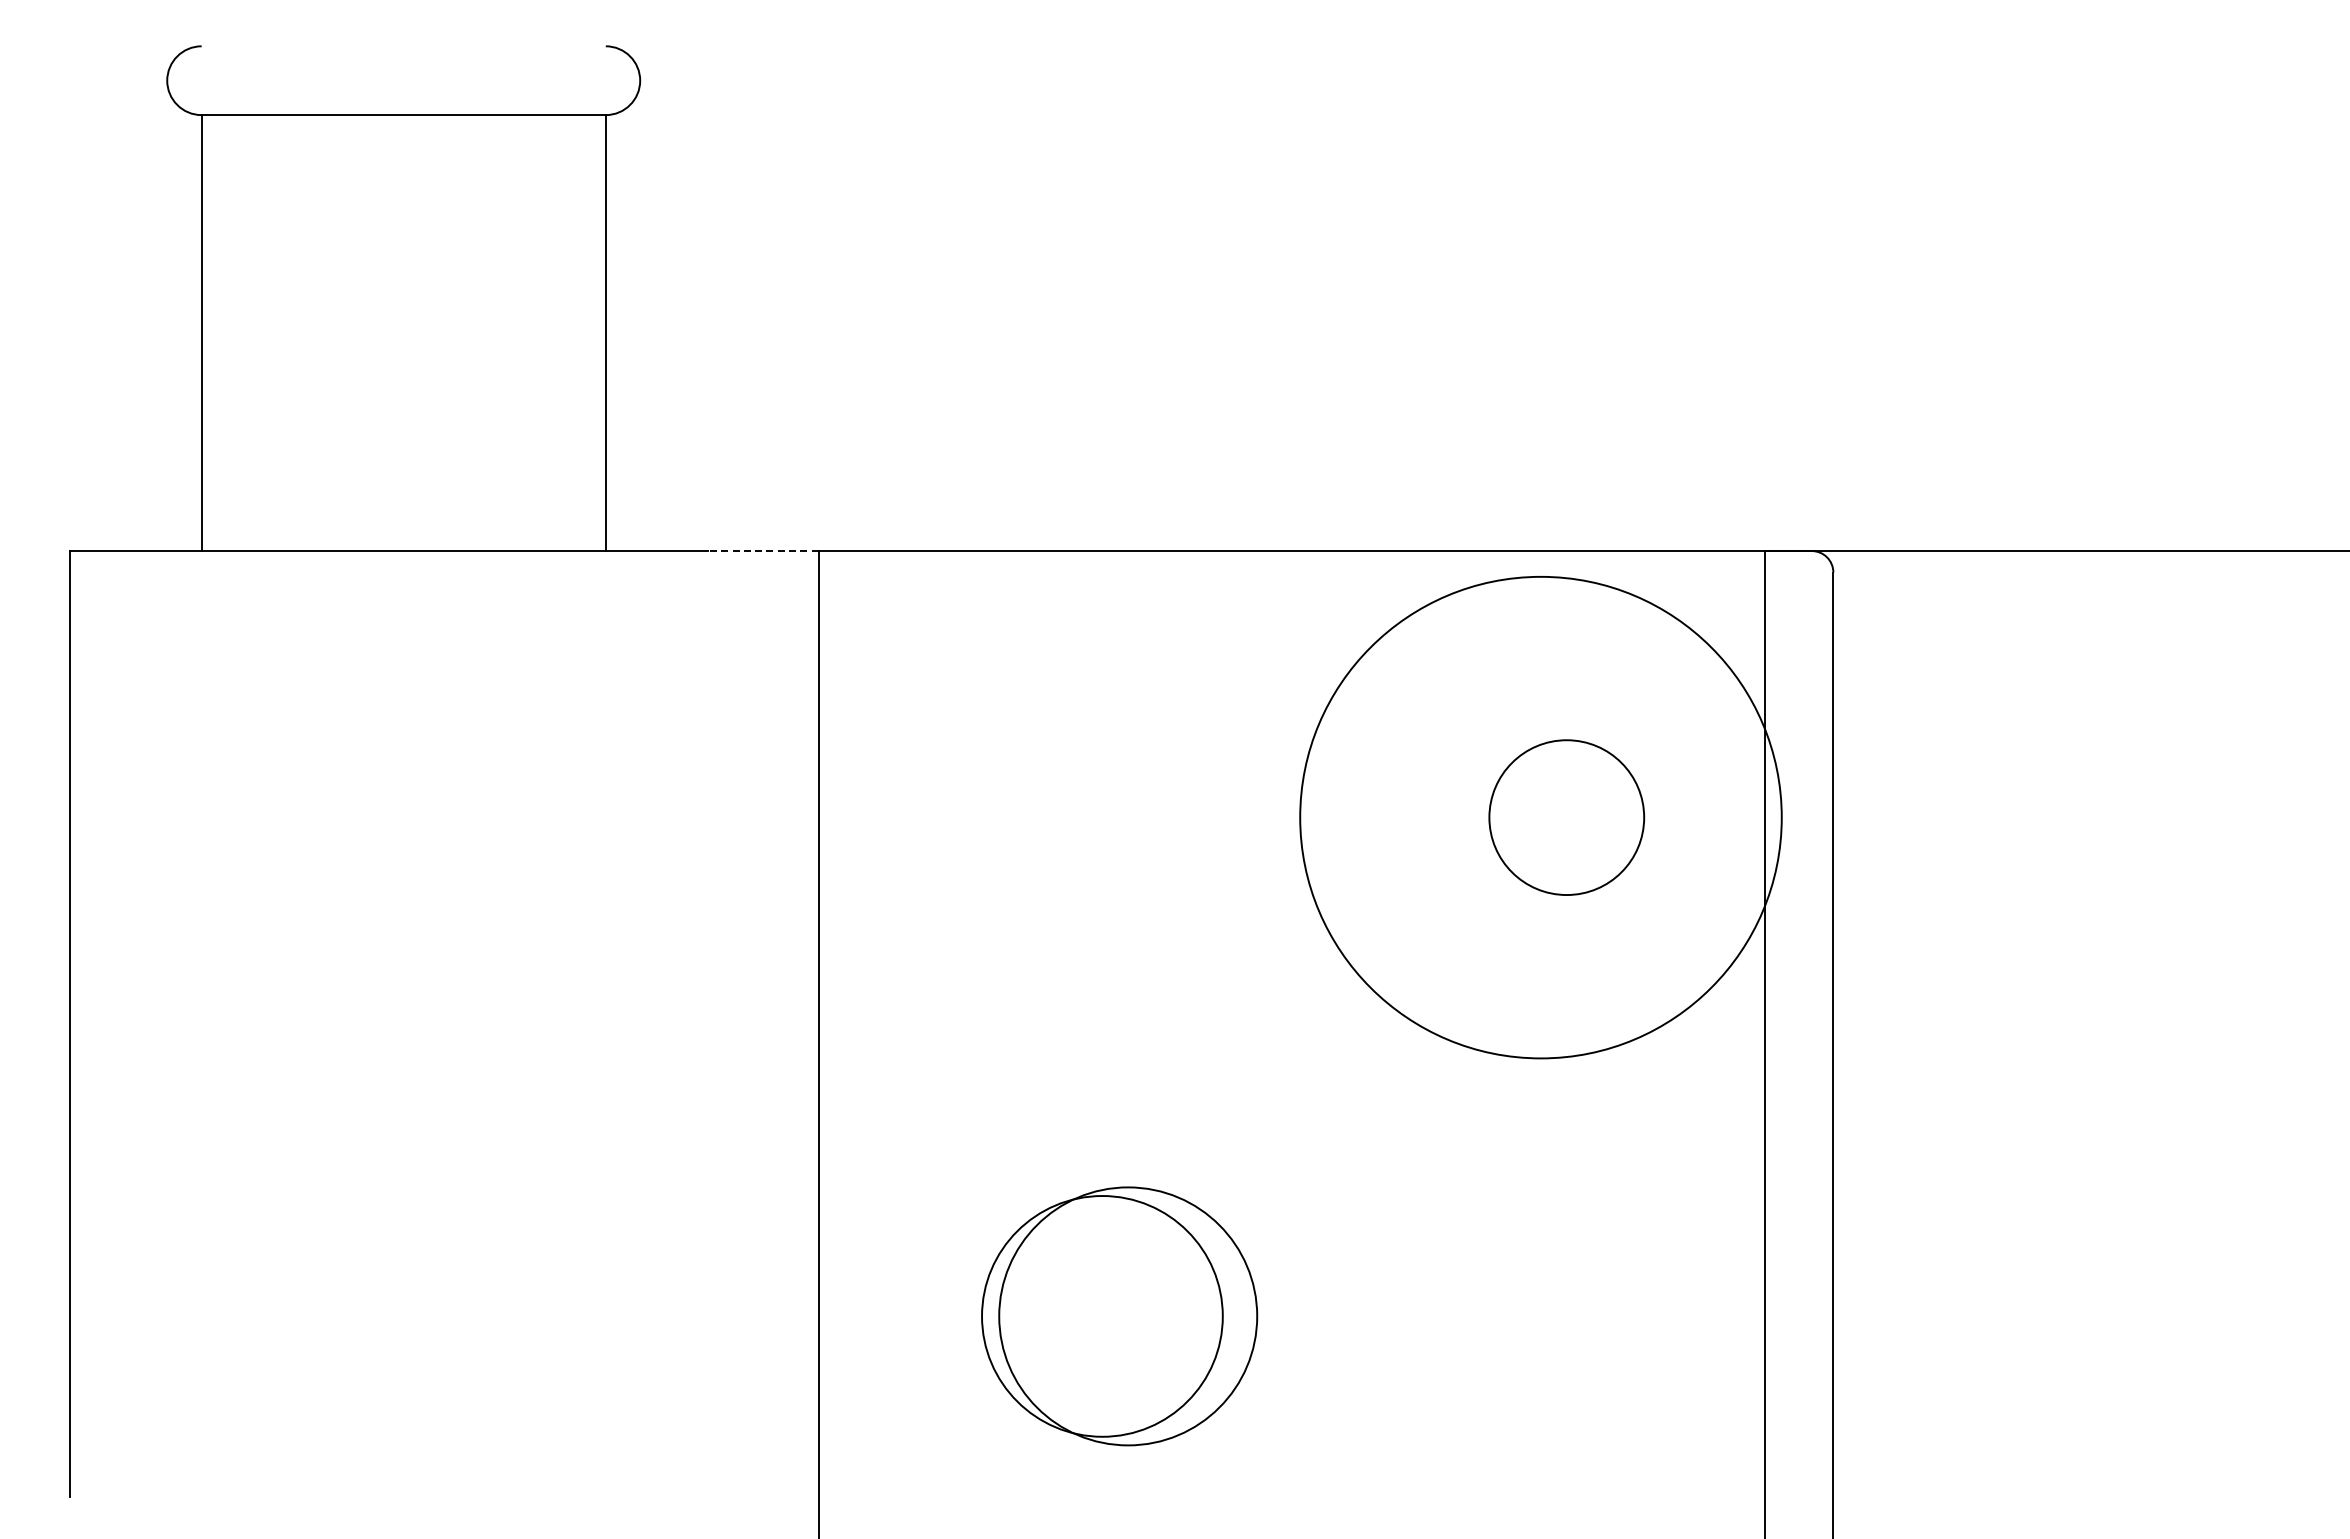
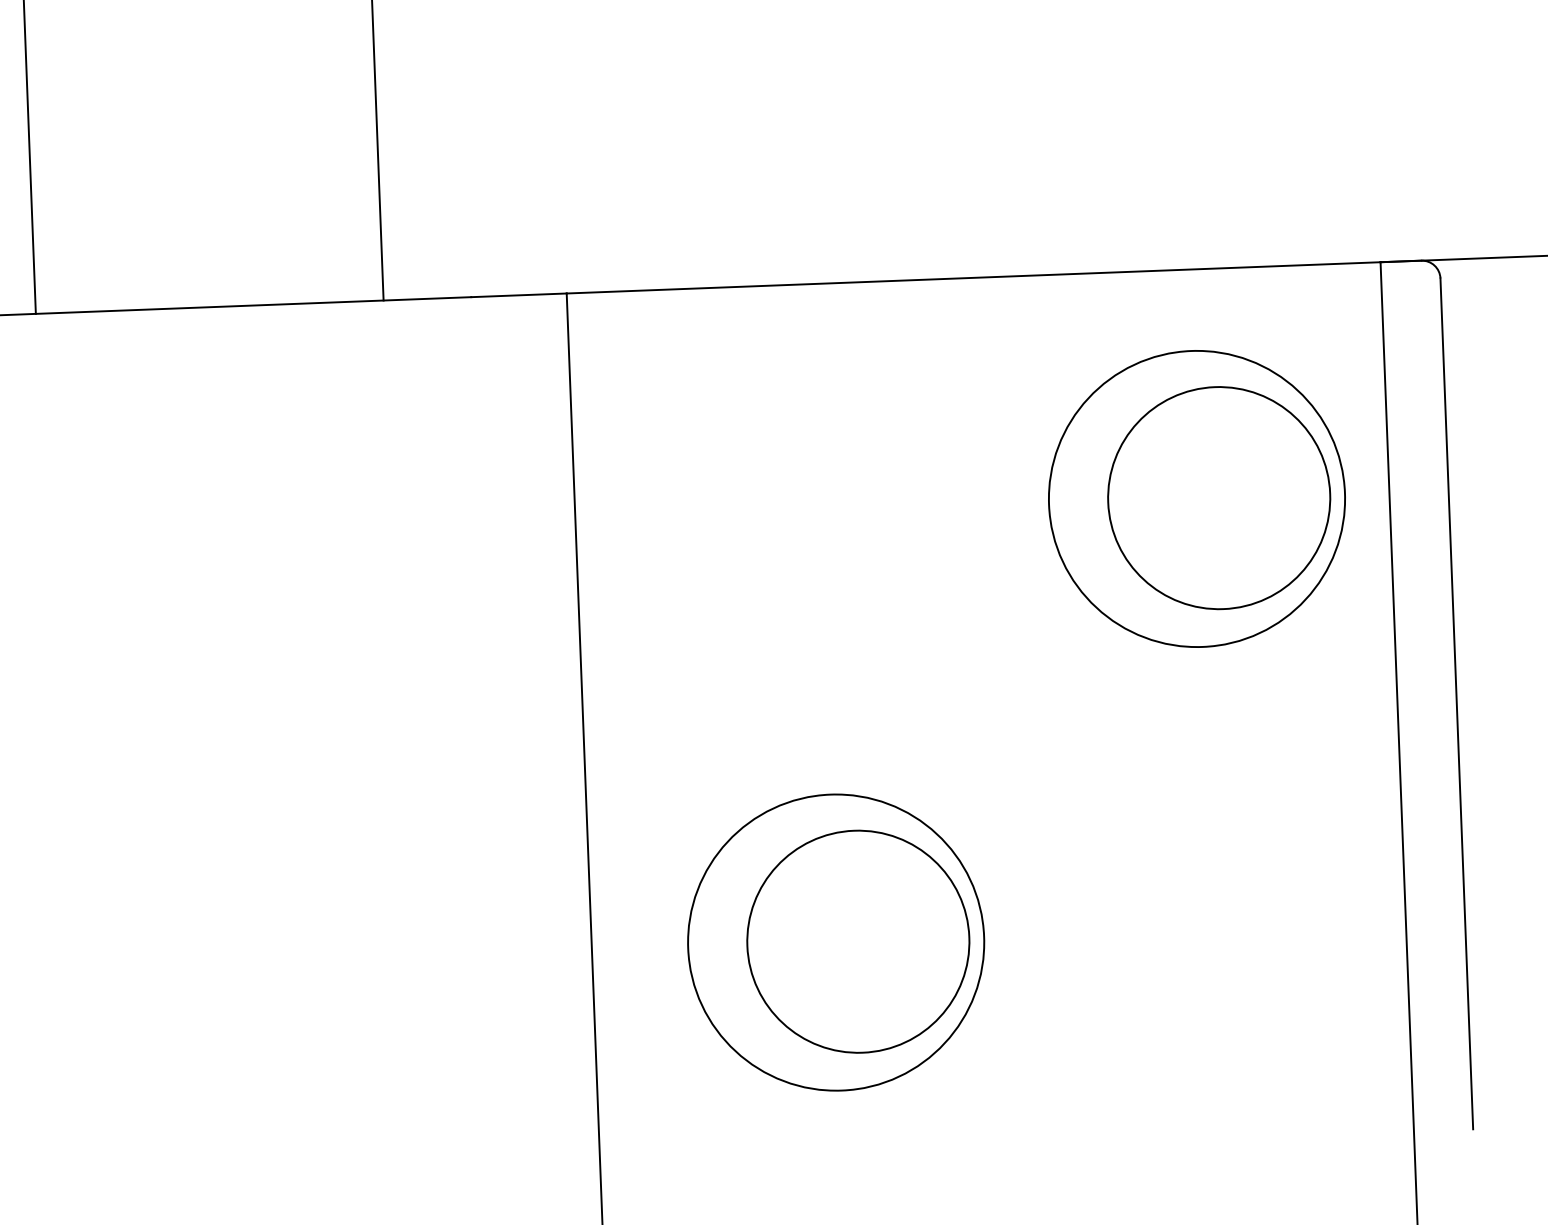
line: (762, 551) -> (518, 295), dashed -> solid
circle: (1540, 817) -> (1196, 498), size x0.71
circle: (1566, 817) -> (1218, 498), size x1.67
circle: (1102, 1316) -> (836, 942), size x1.43

